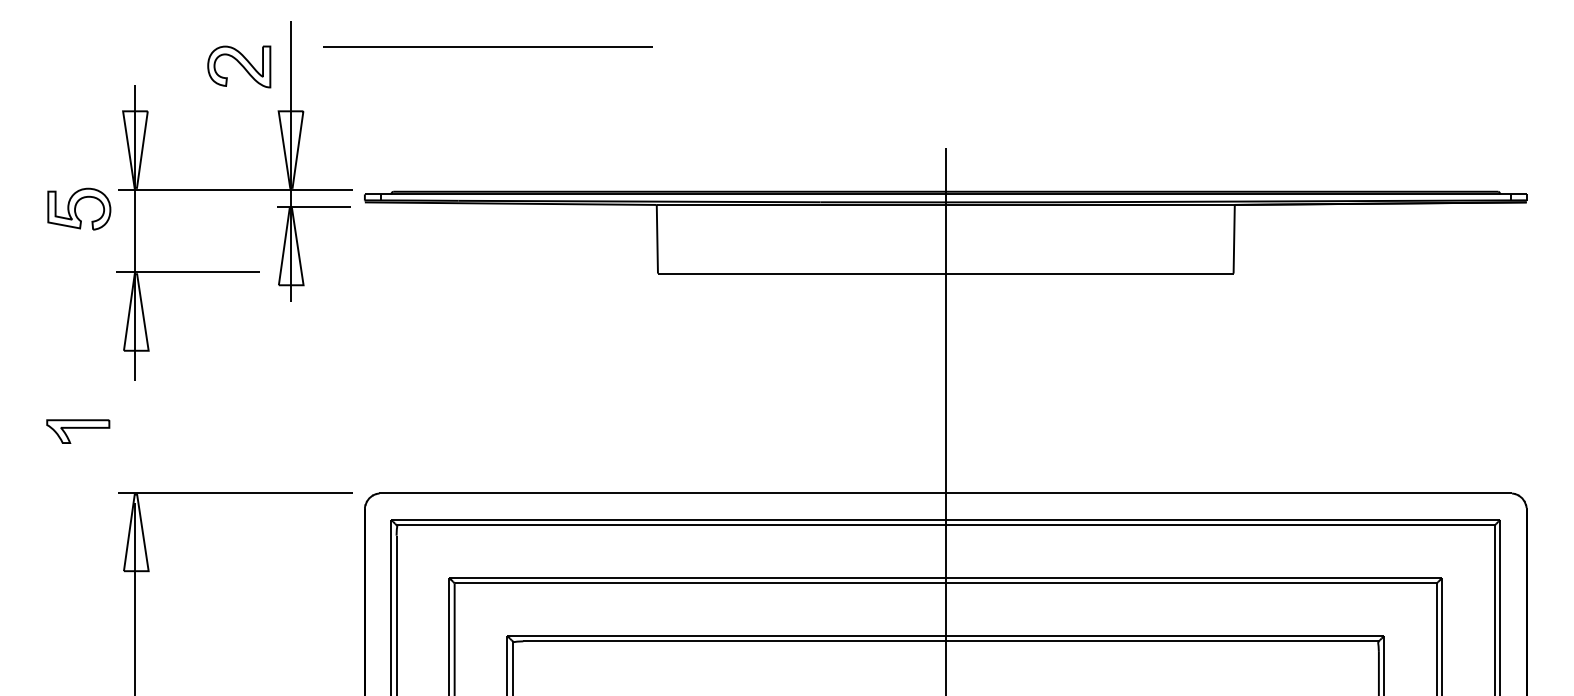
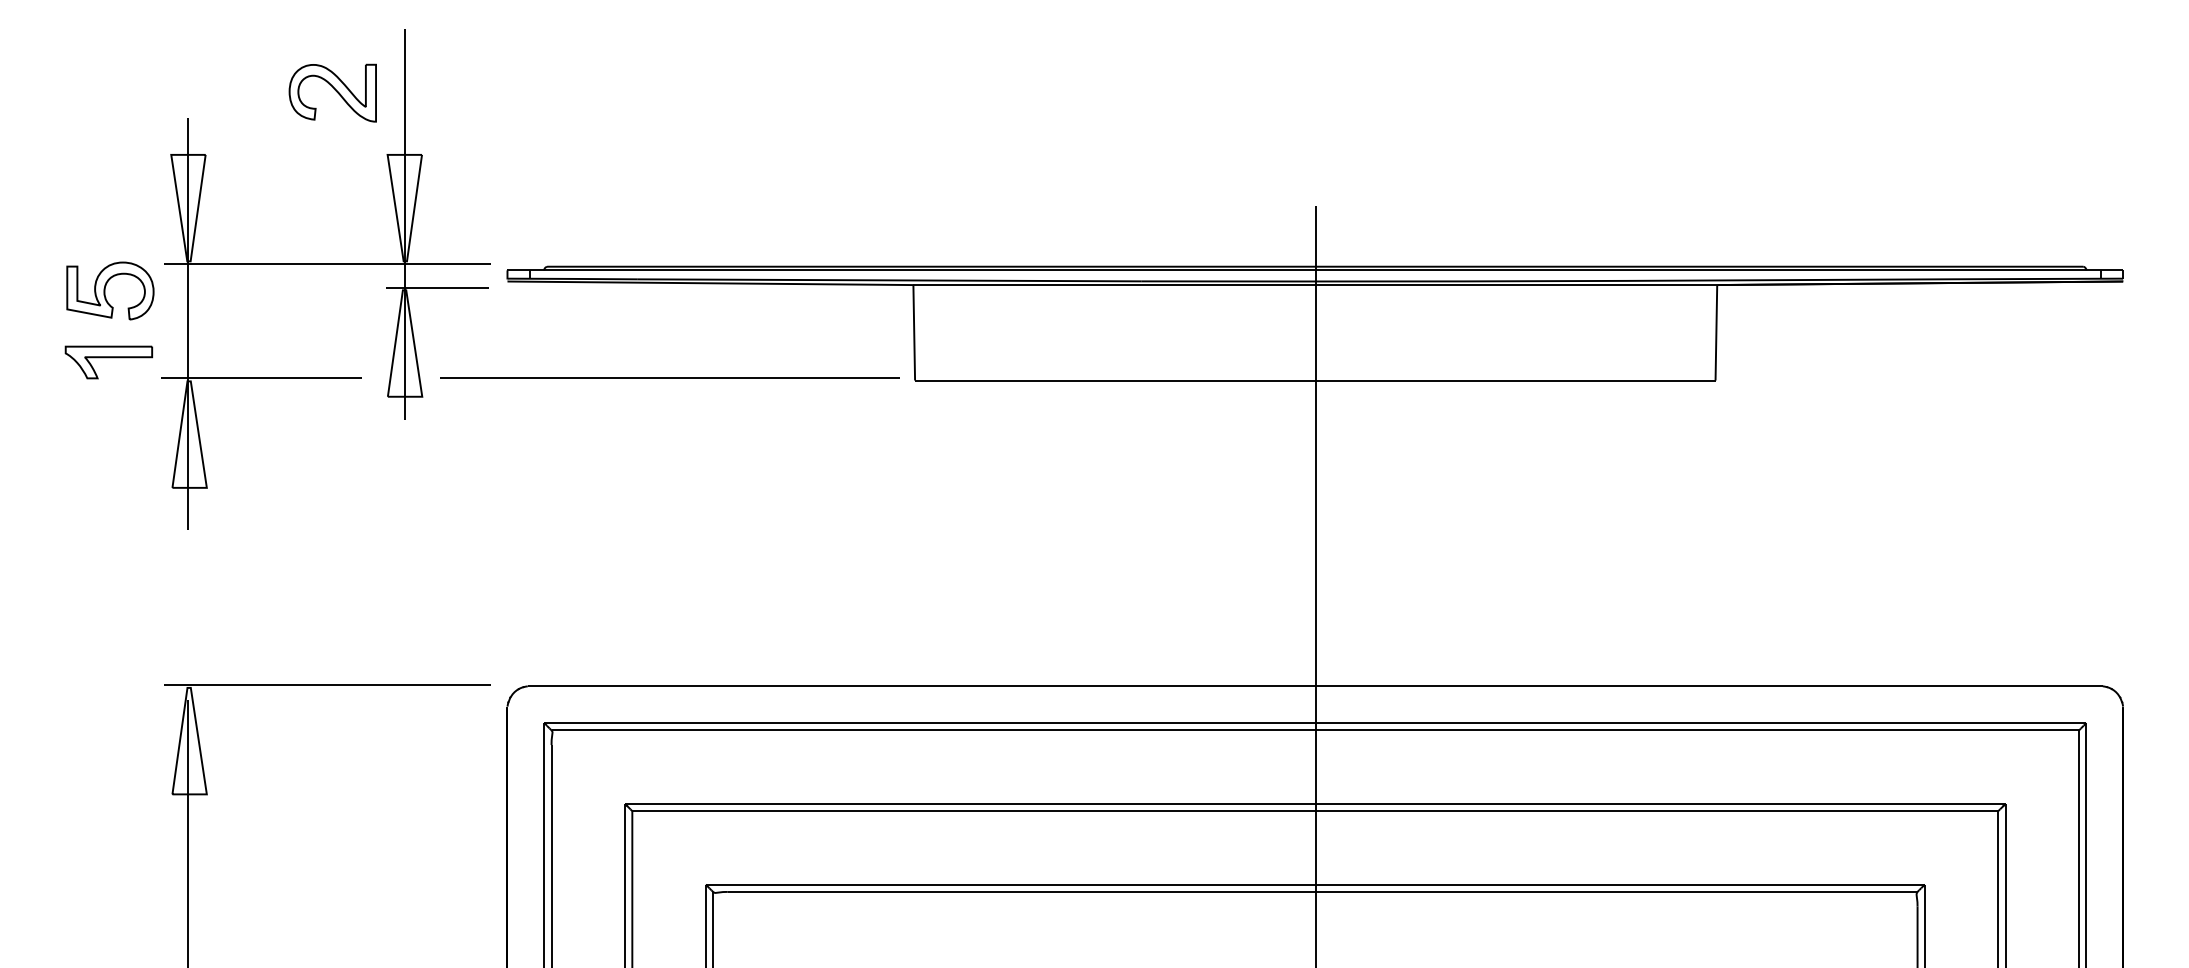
line: (487, 46) -> (669, 377), moved
part: (78, 431) -> (109, 362), moved

